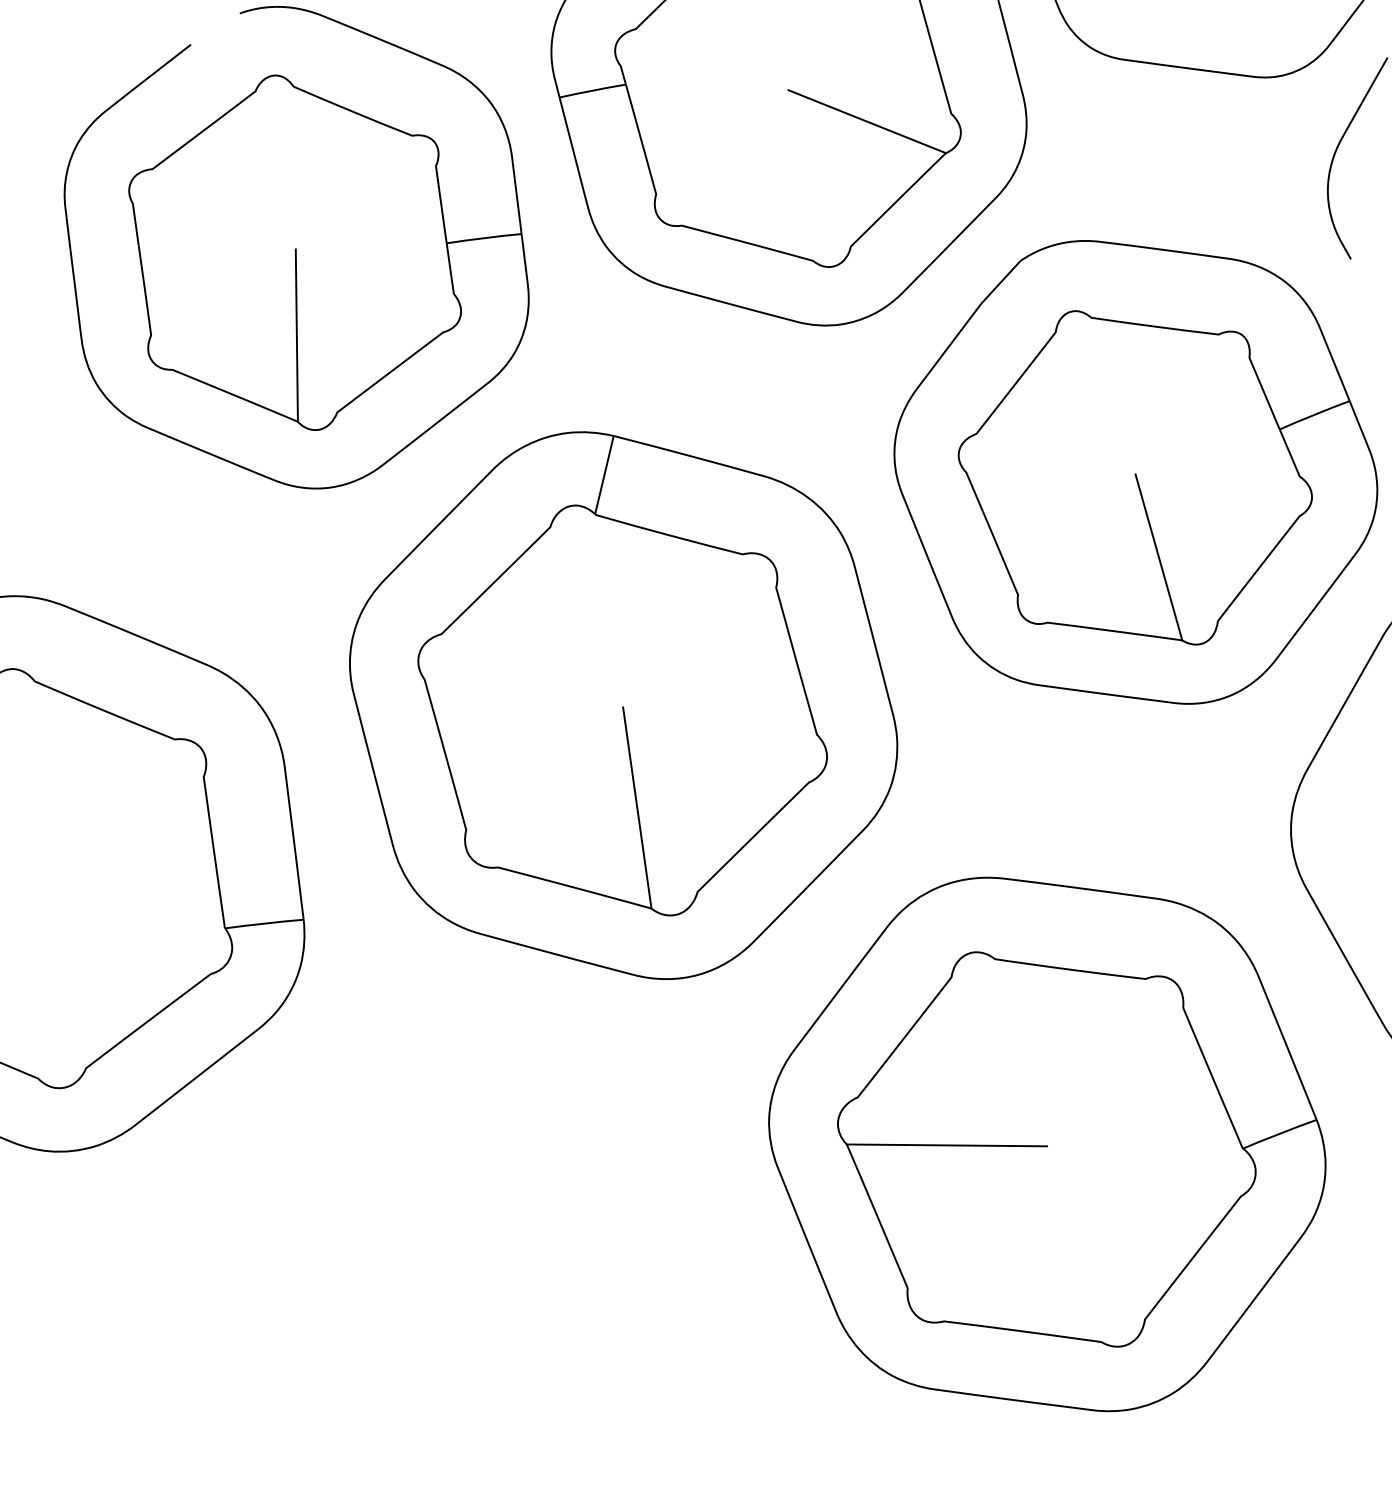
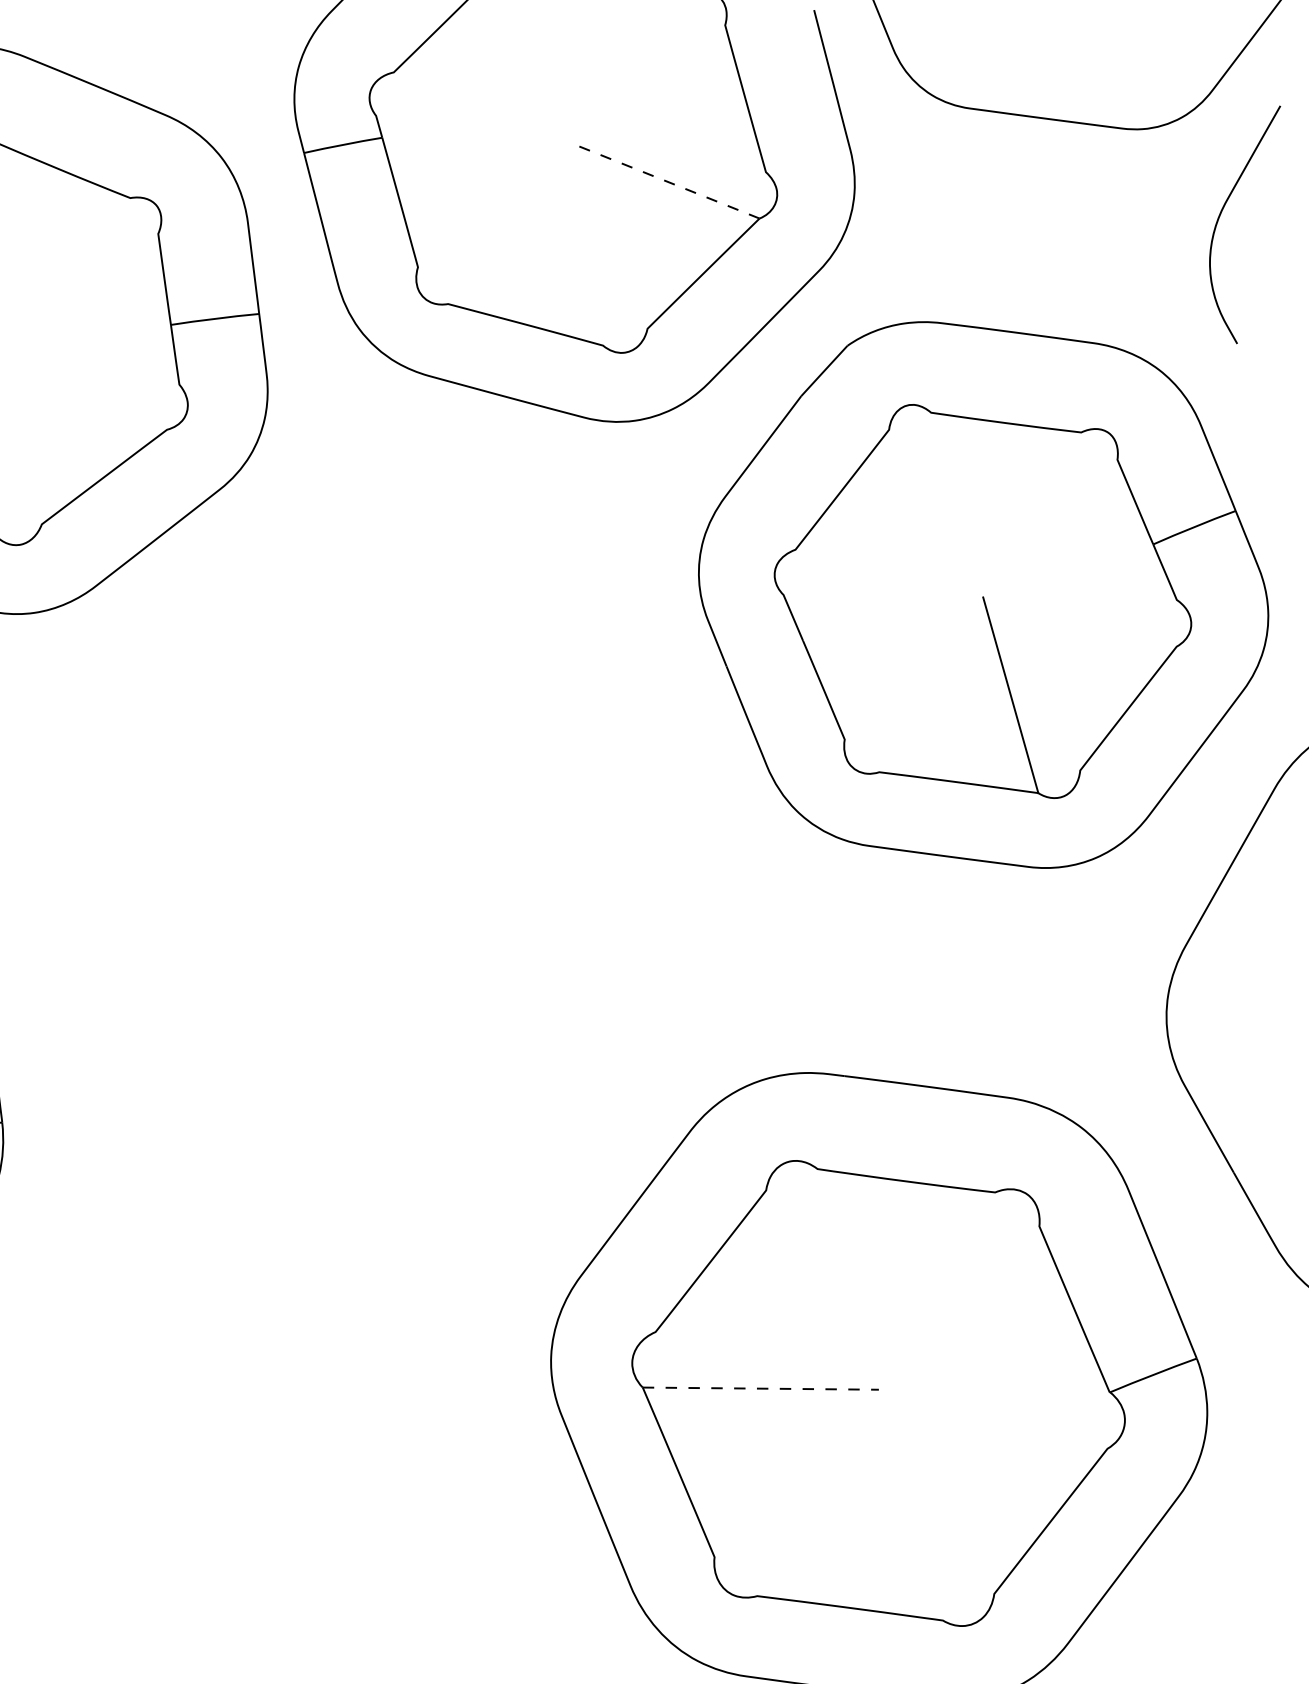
line: (867, 121) -> (667, 181), solid -> dashed
part: (623, 705) -> (379, 869), removed
line: (947, 1145) -> (761, 1388), solid -> dashed

